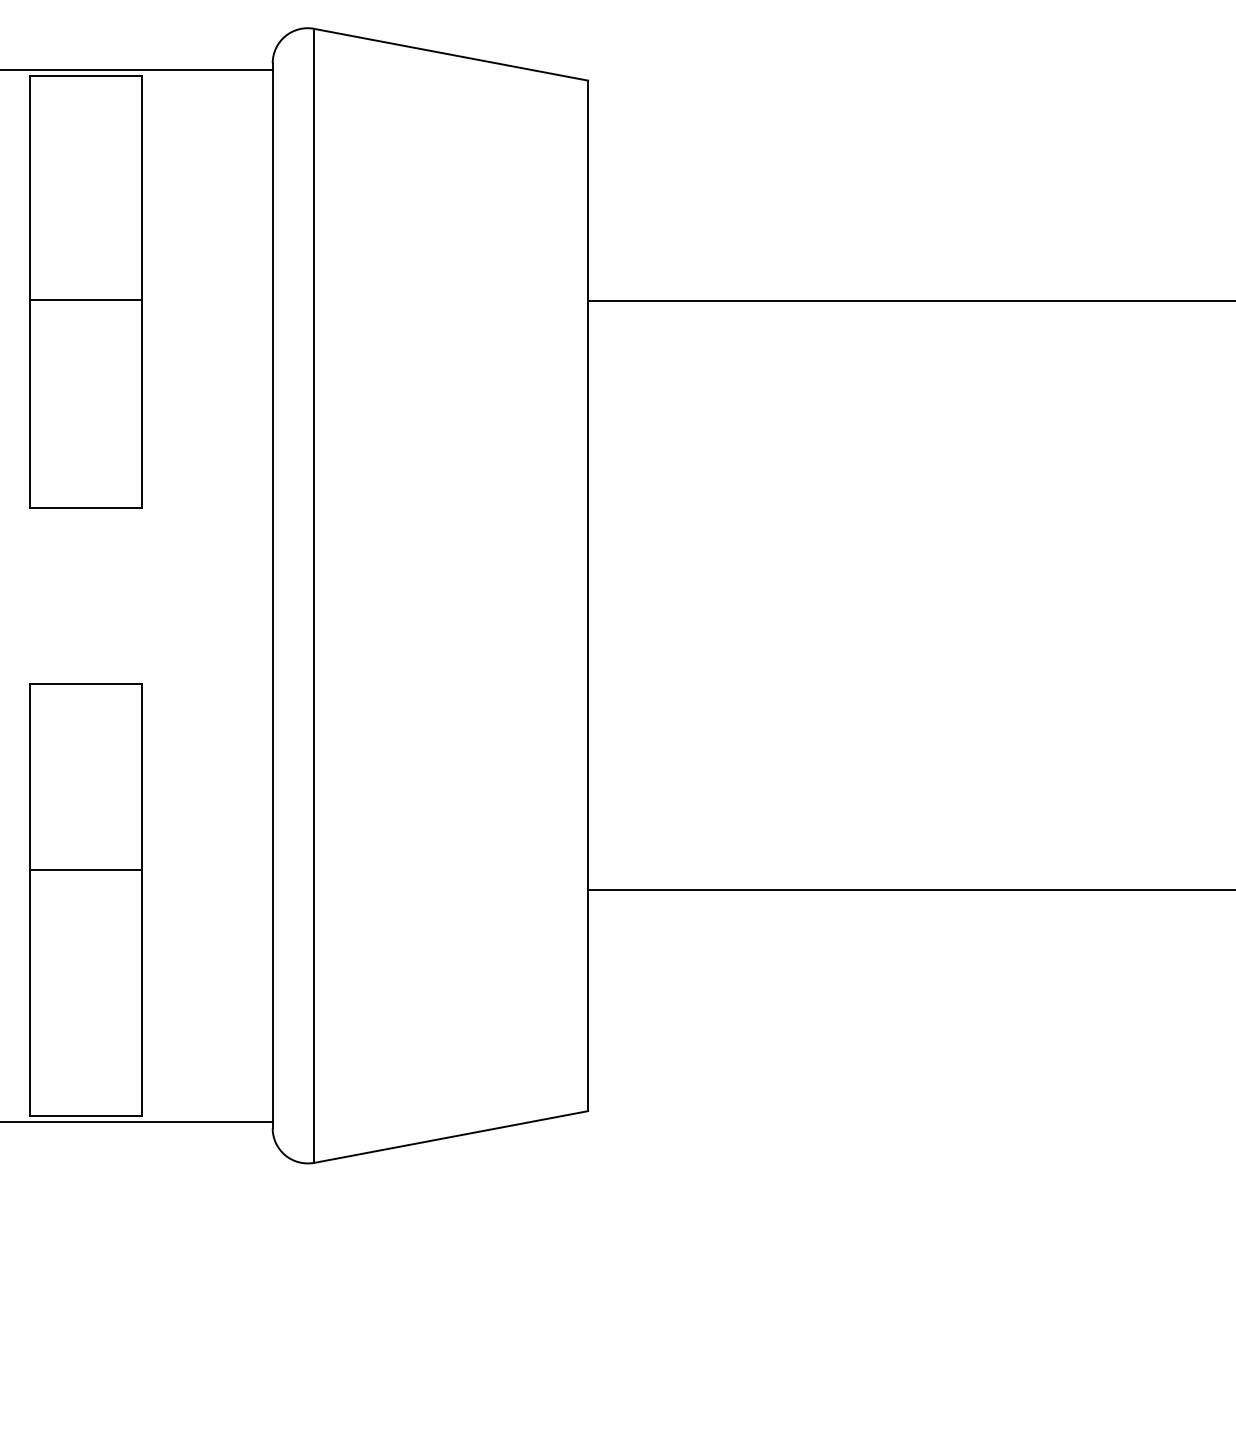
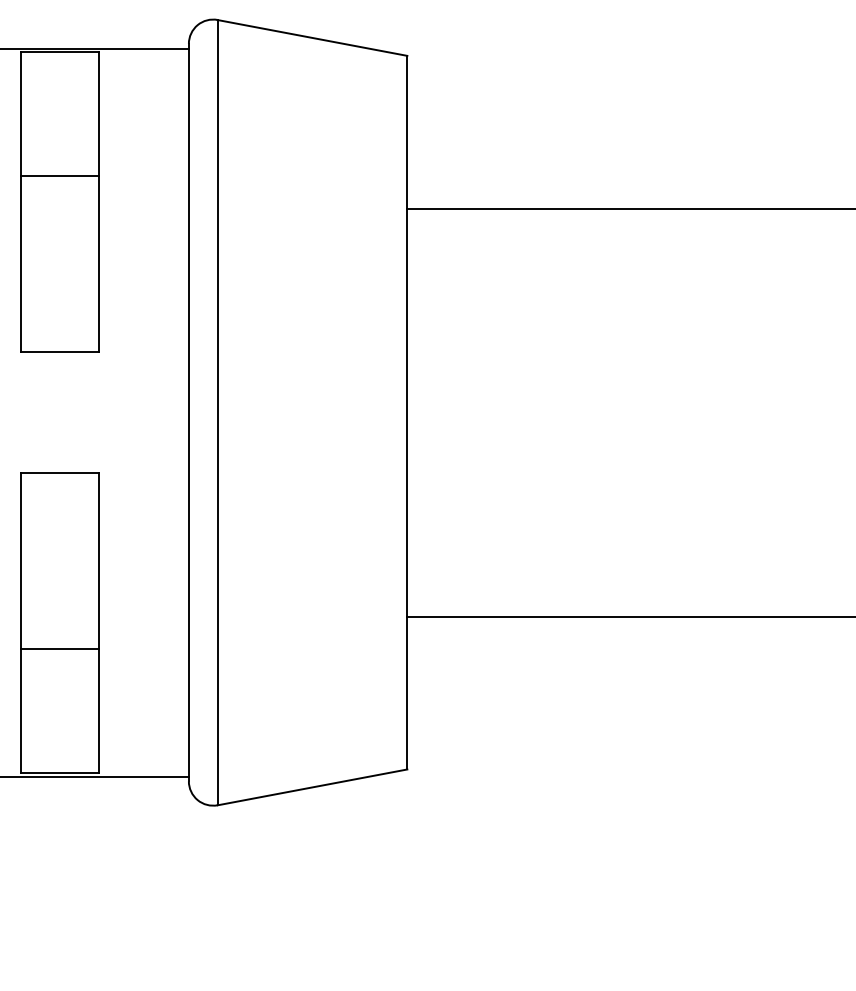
line: (85, 299) -> (59, 175), moved
line: (85, 870) -> (59, 649), moved

